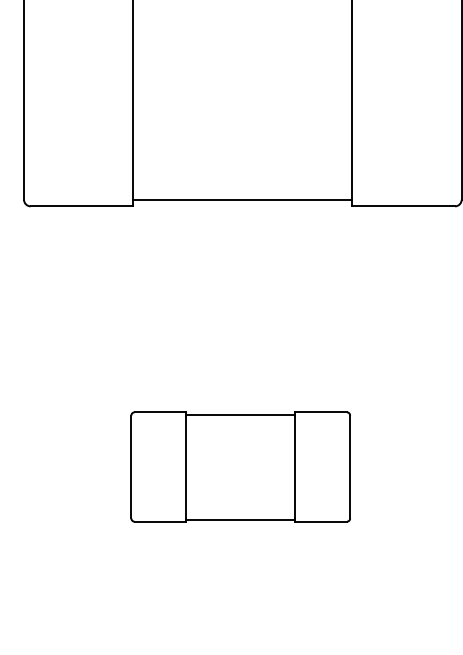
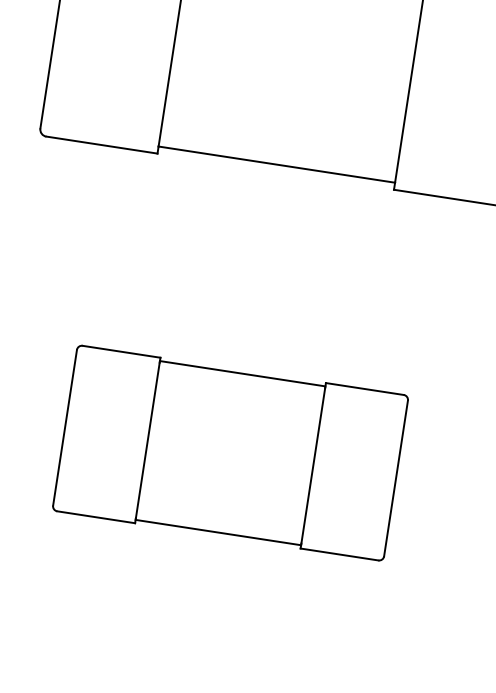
part: (240, 466) -> (230, 452), size x1.4

